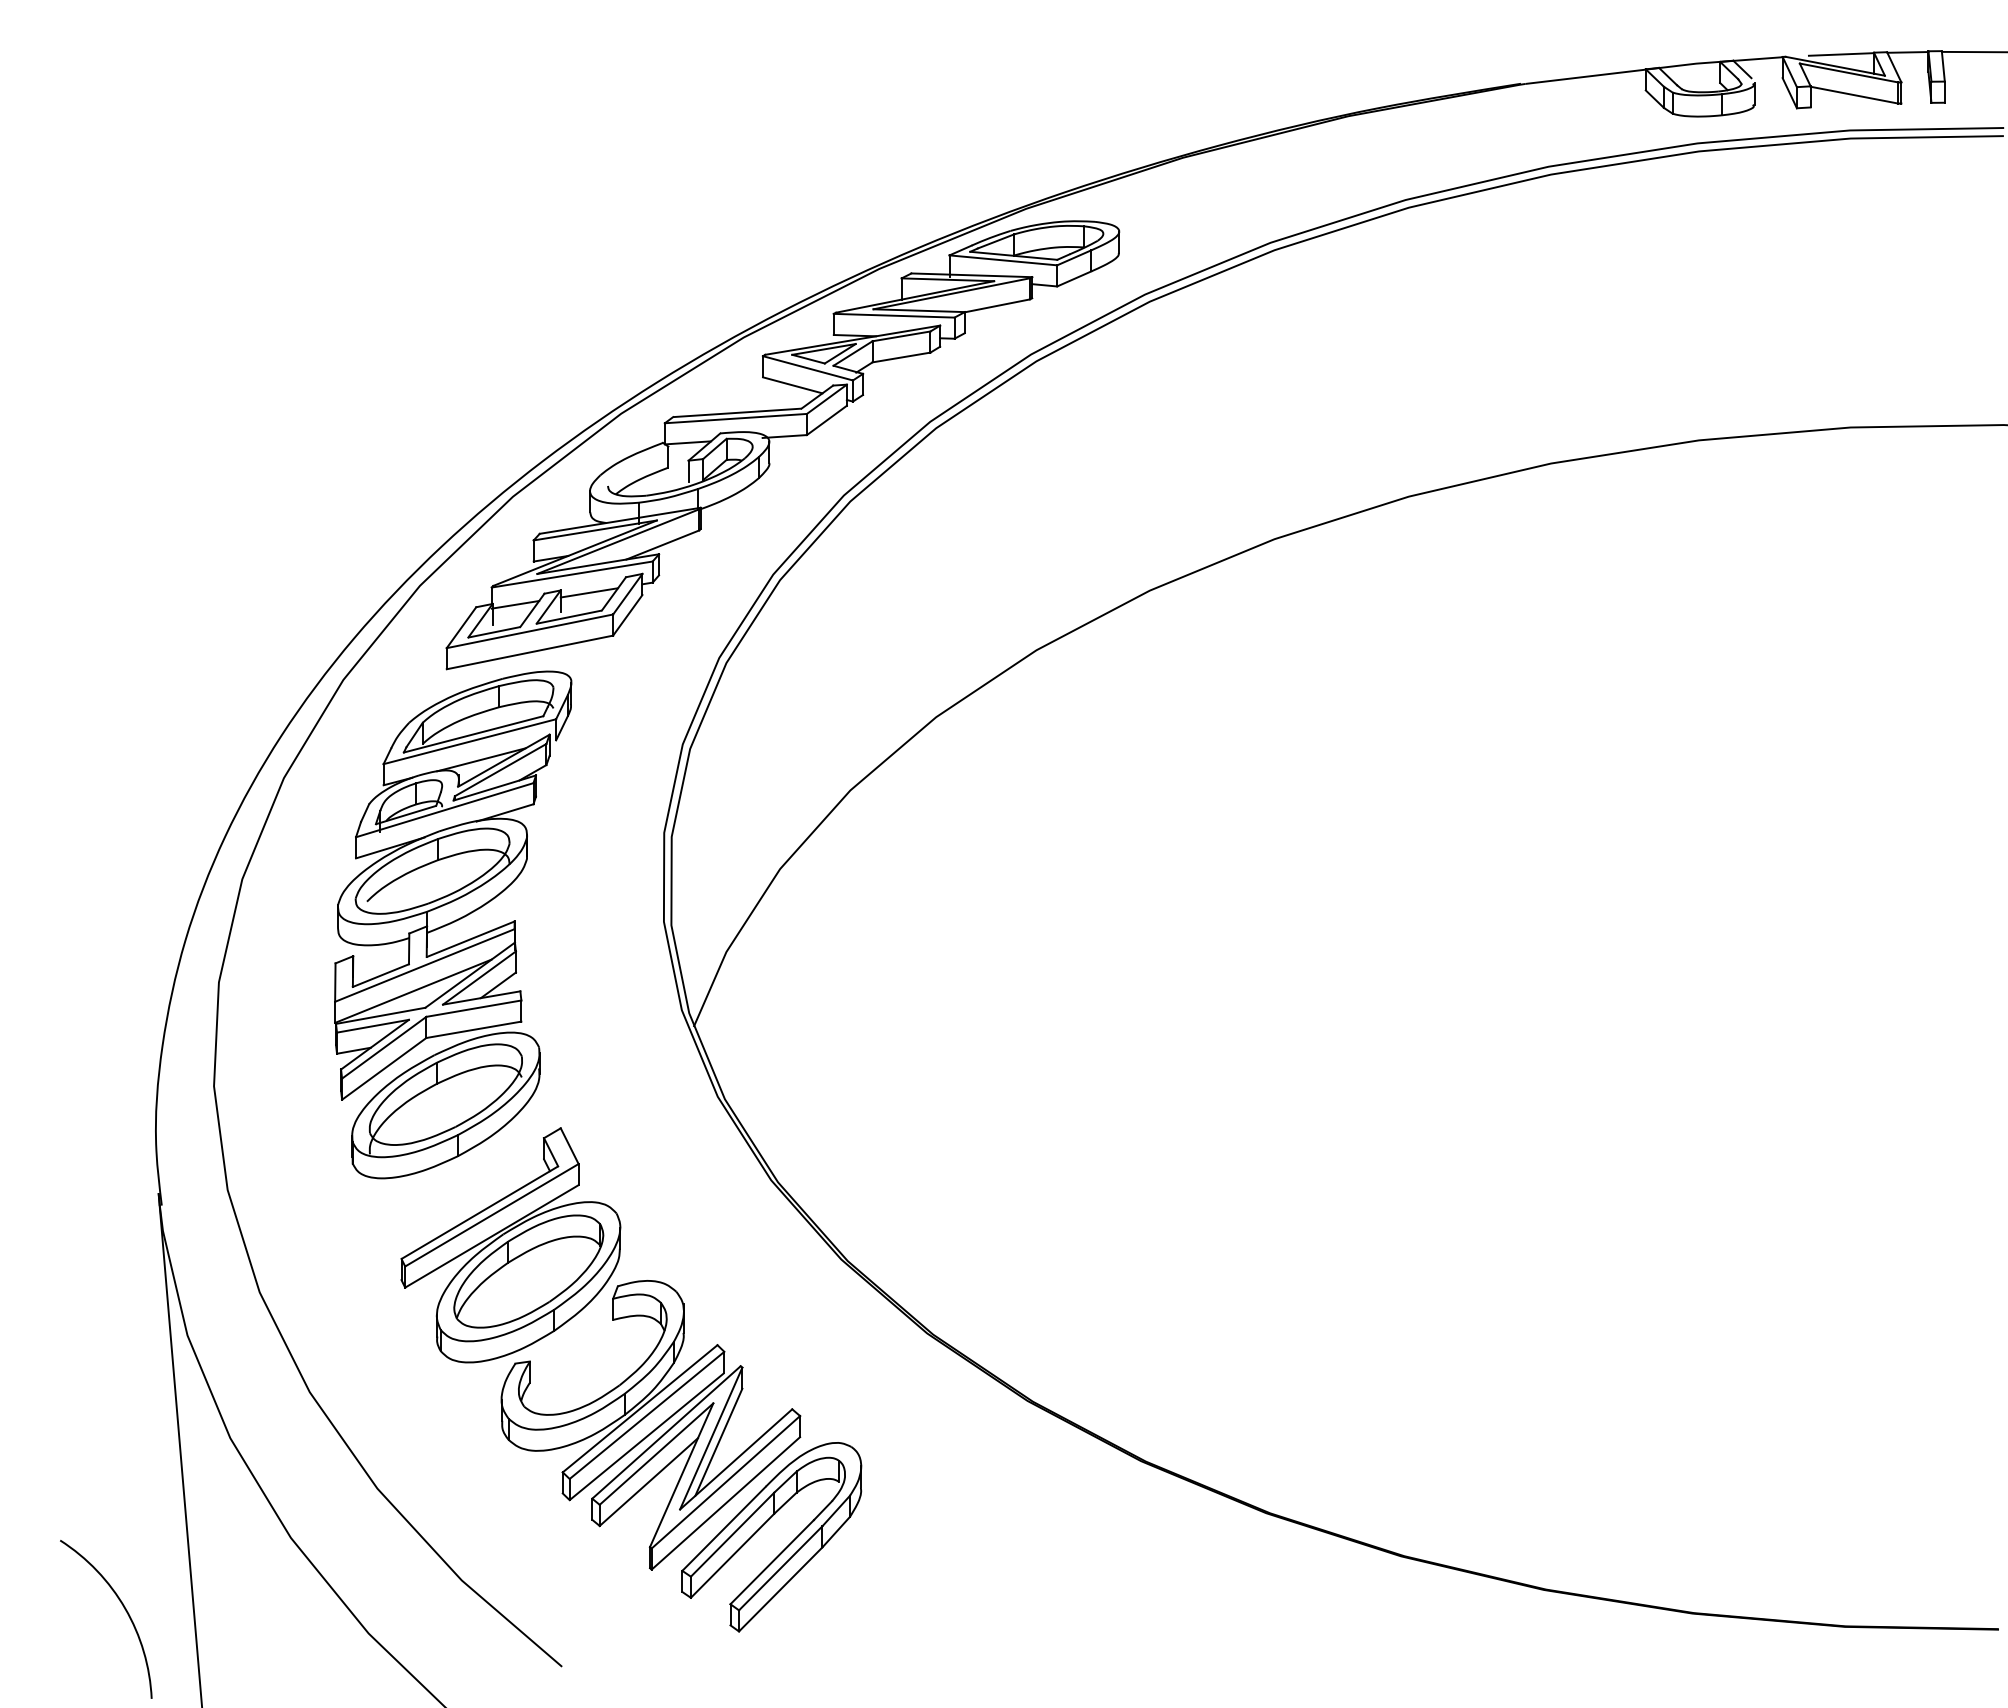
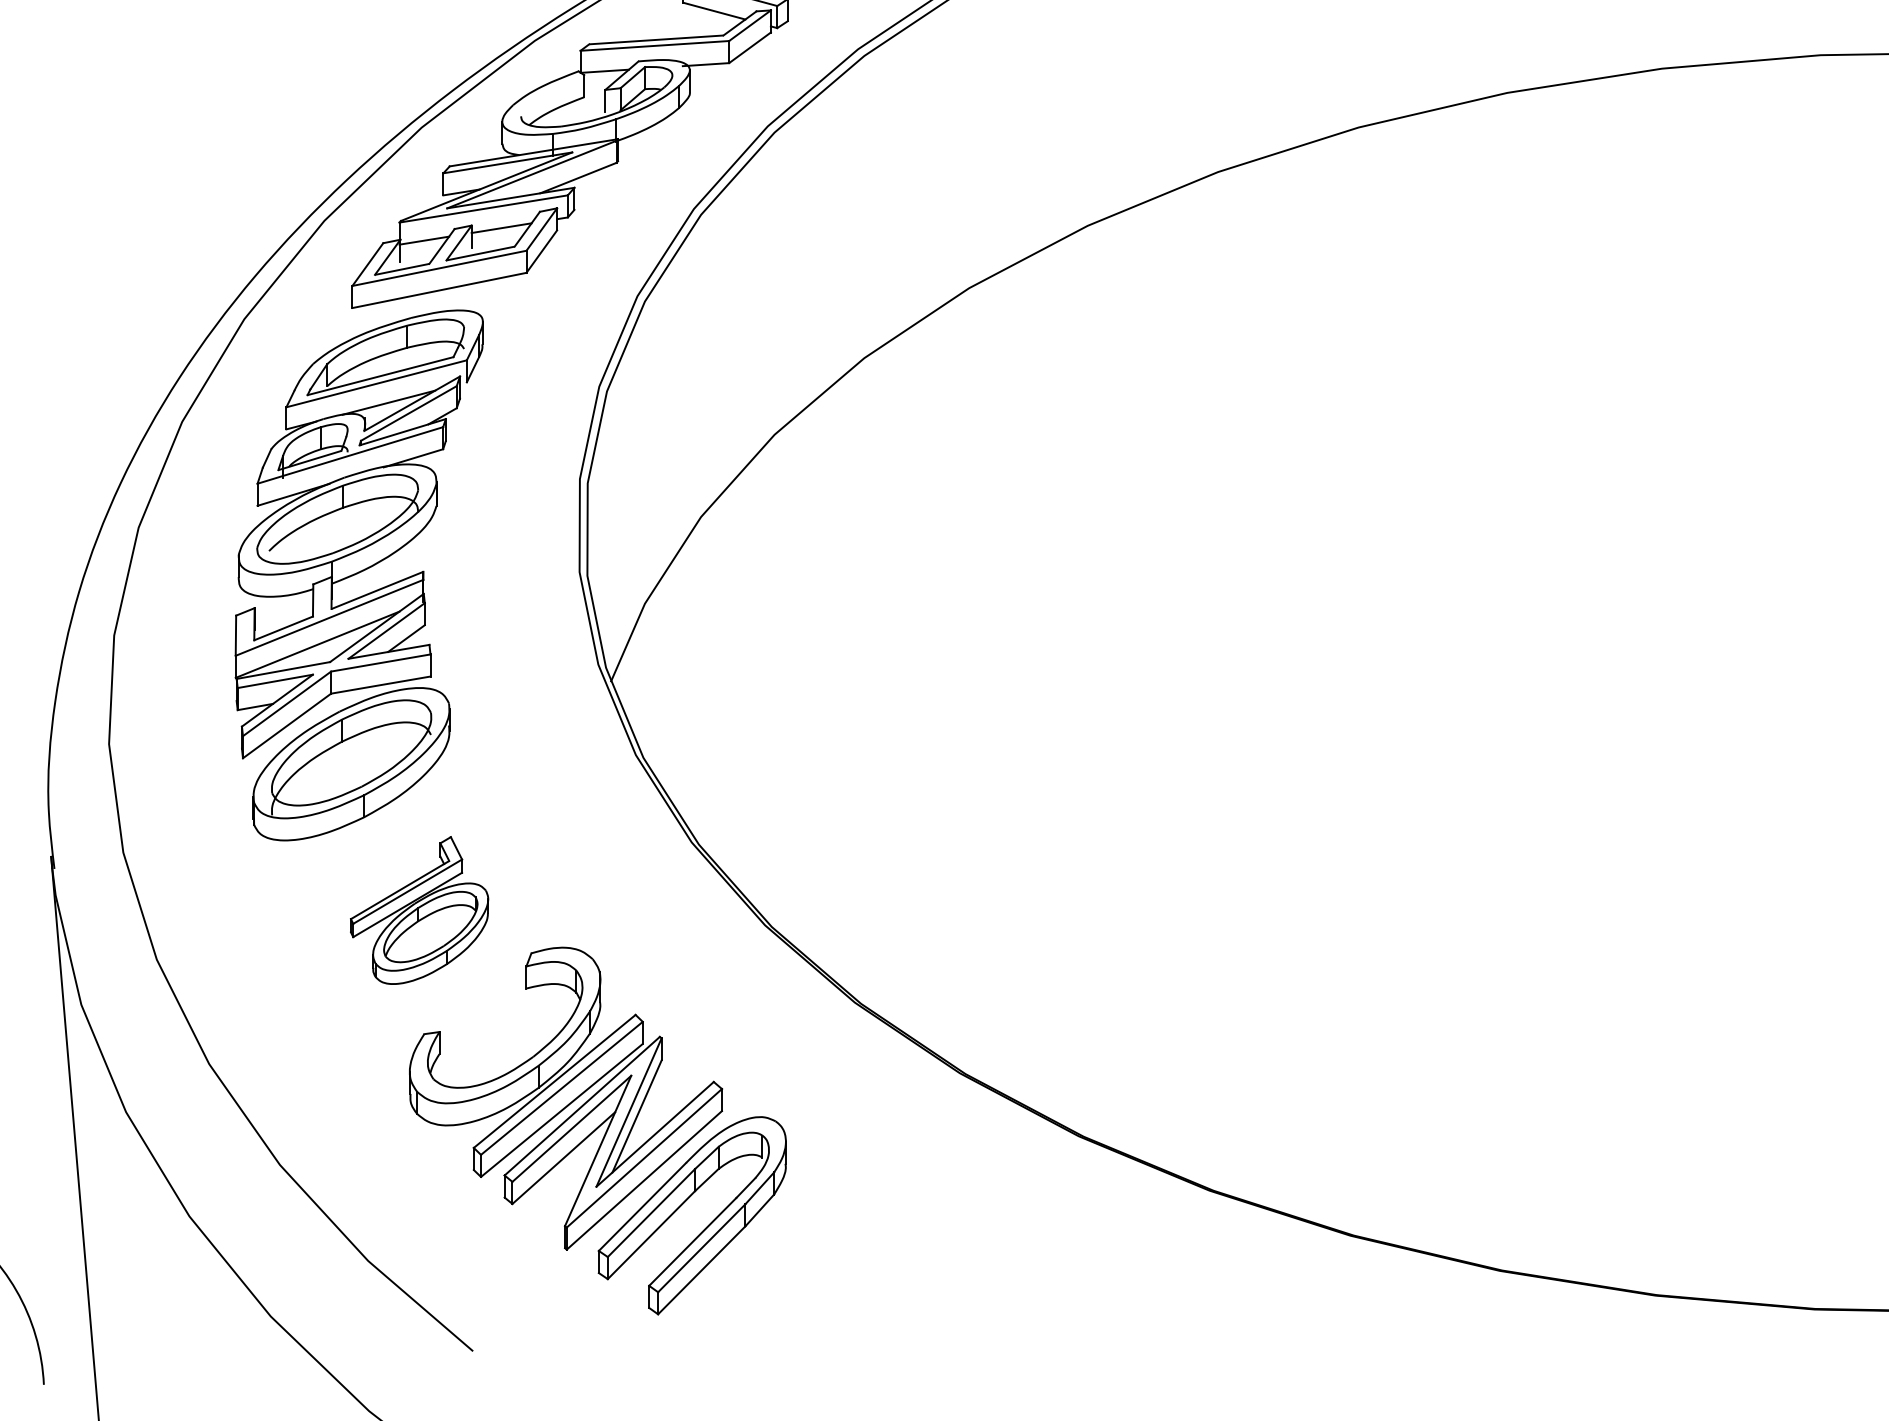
part: (510, 1245) -> (419, 910), size x0.6

